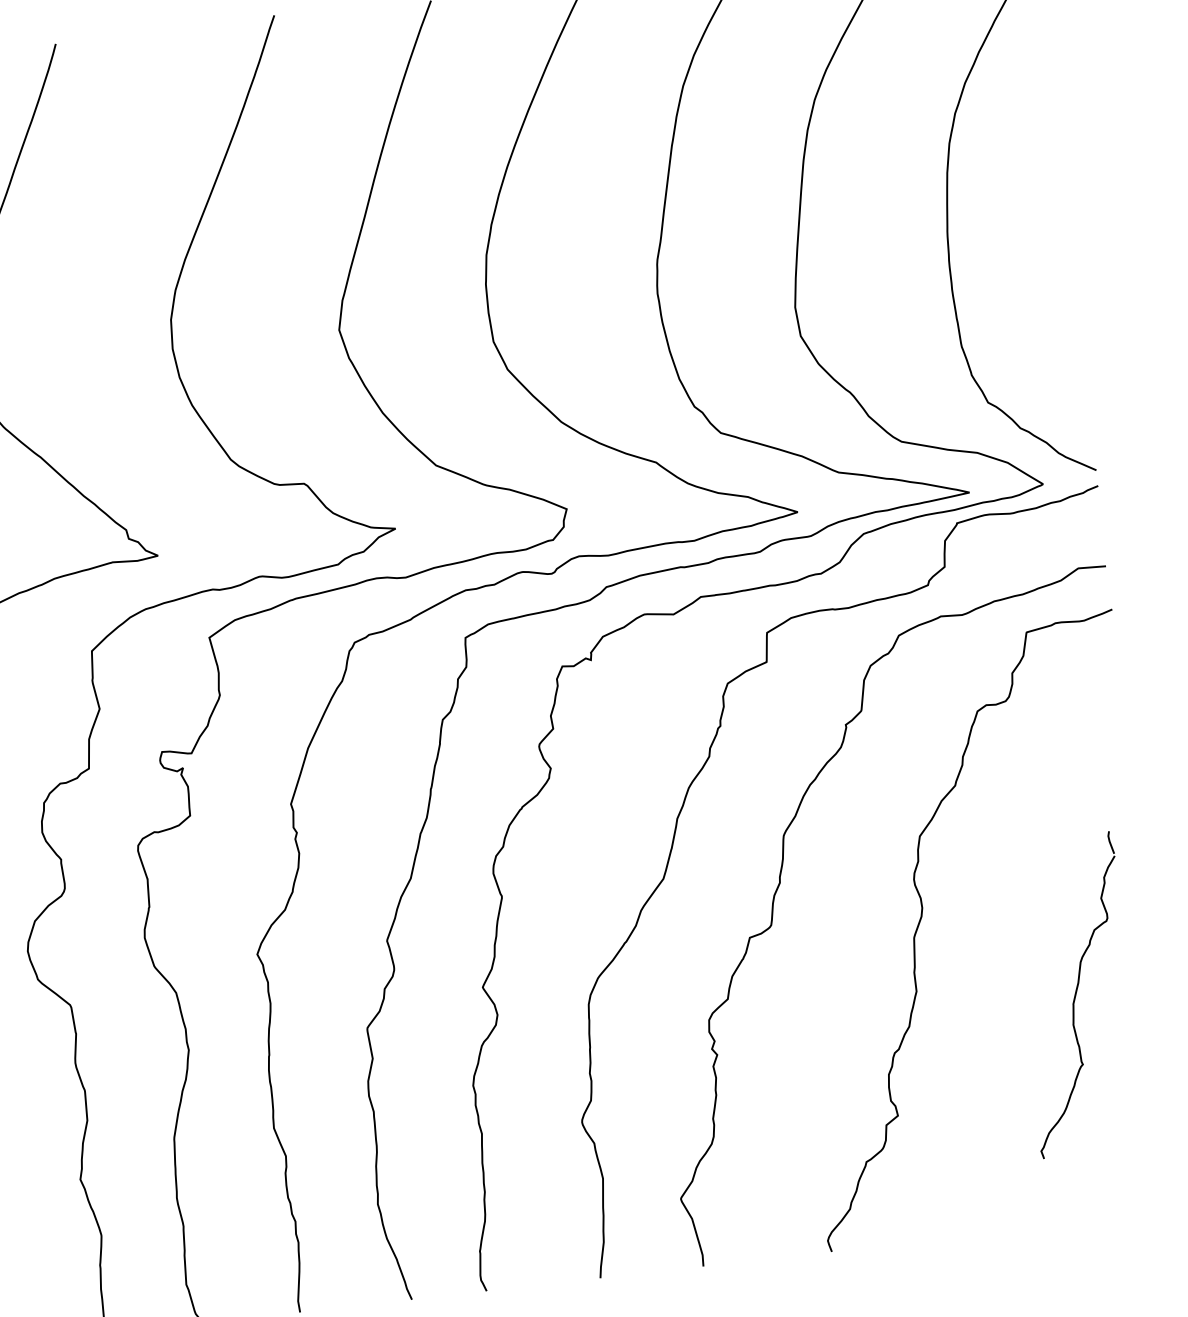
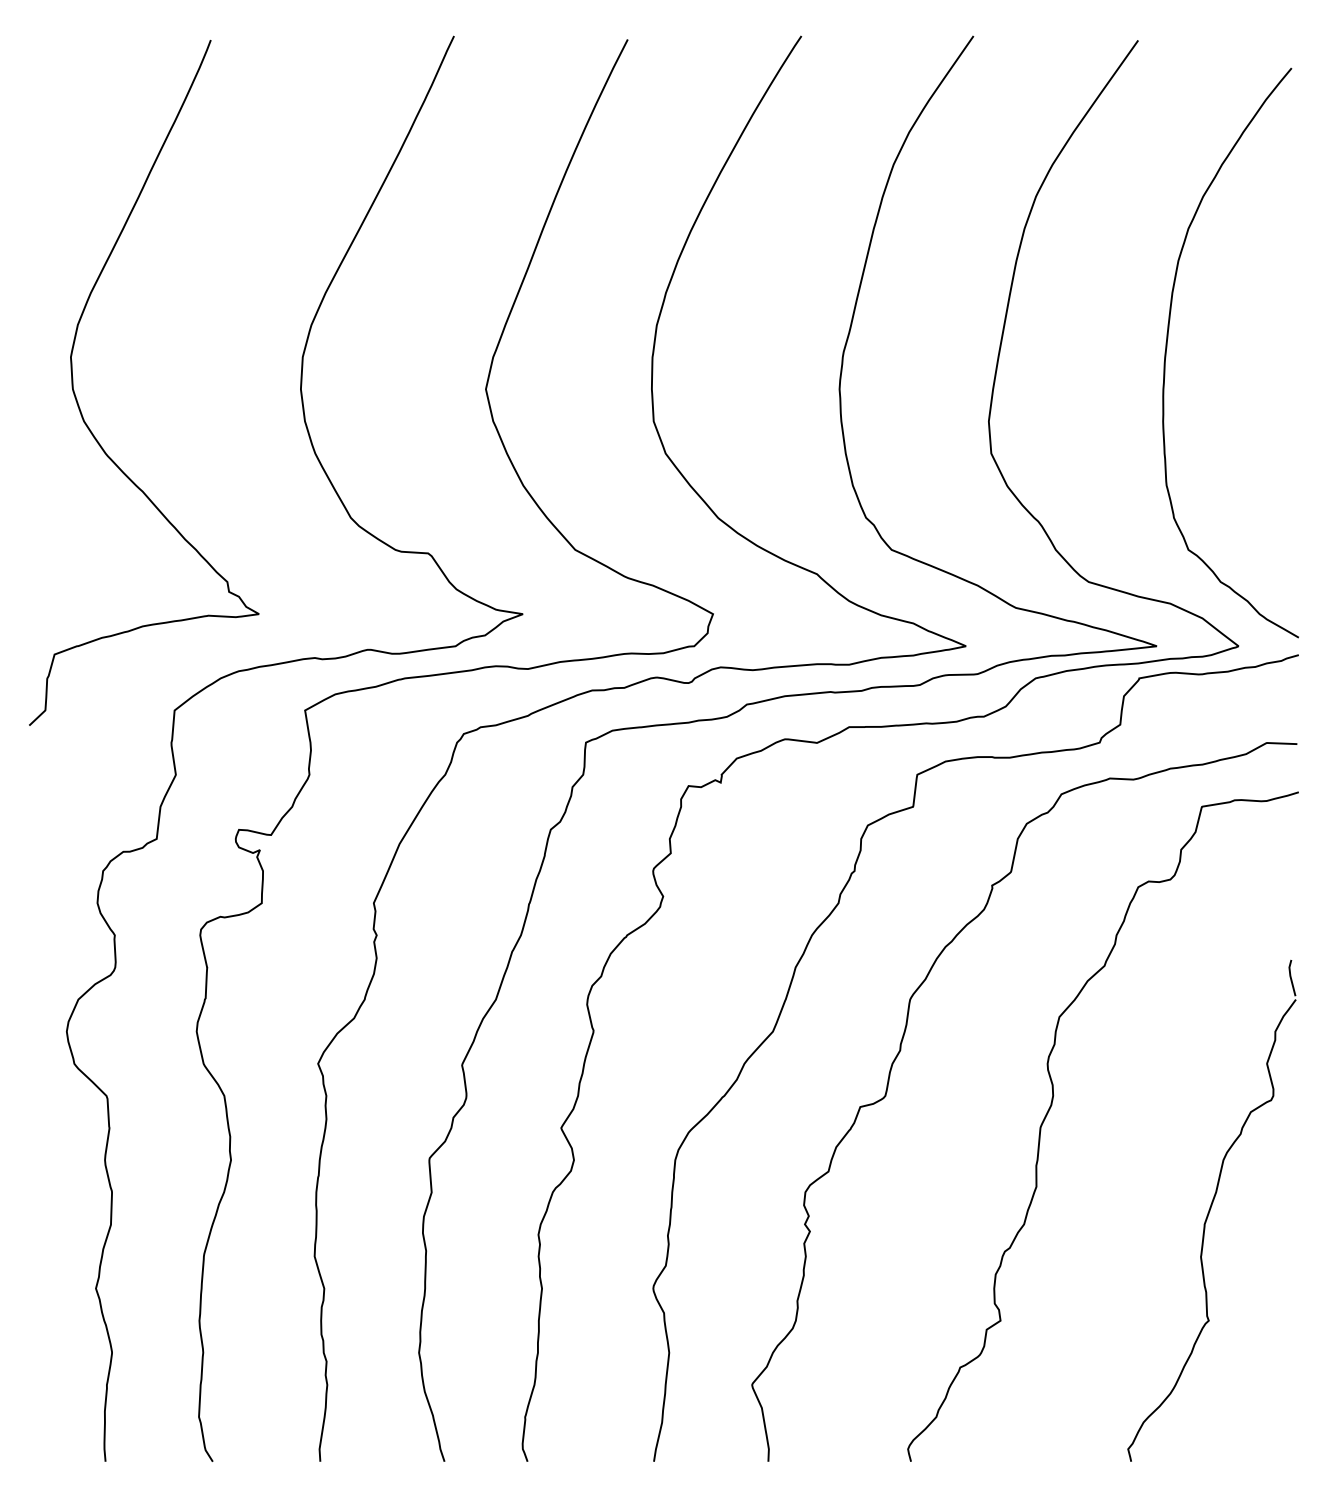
part: (1076, 994) -> (1211, 1210), size x1.43

